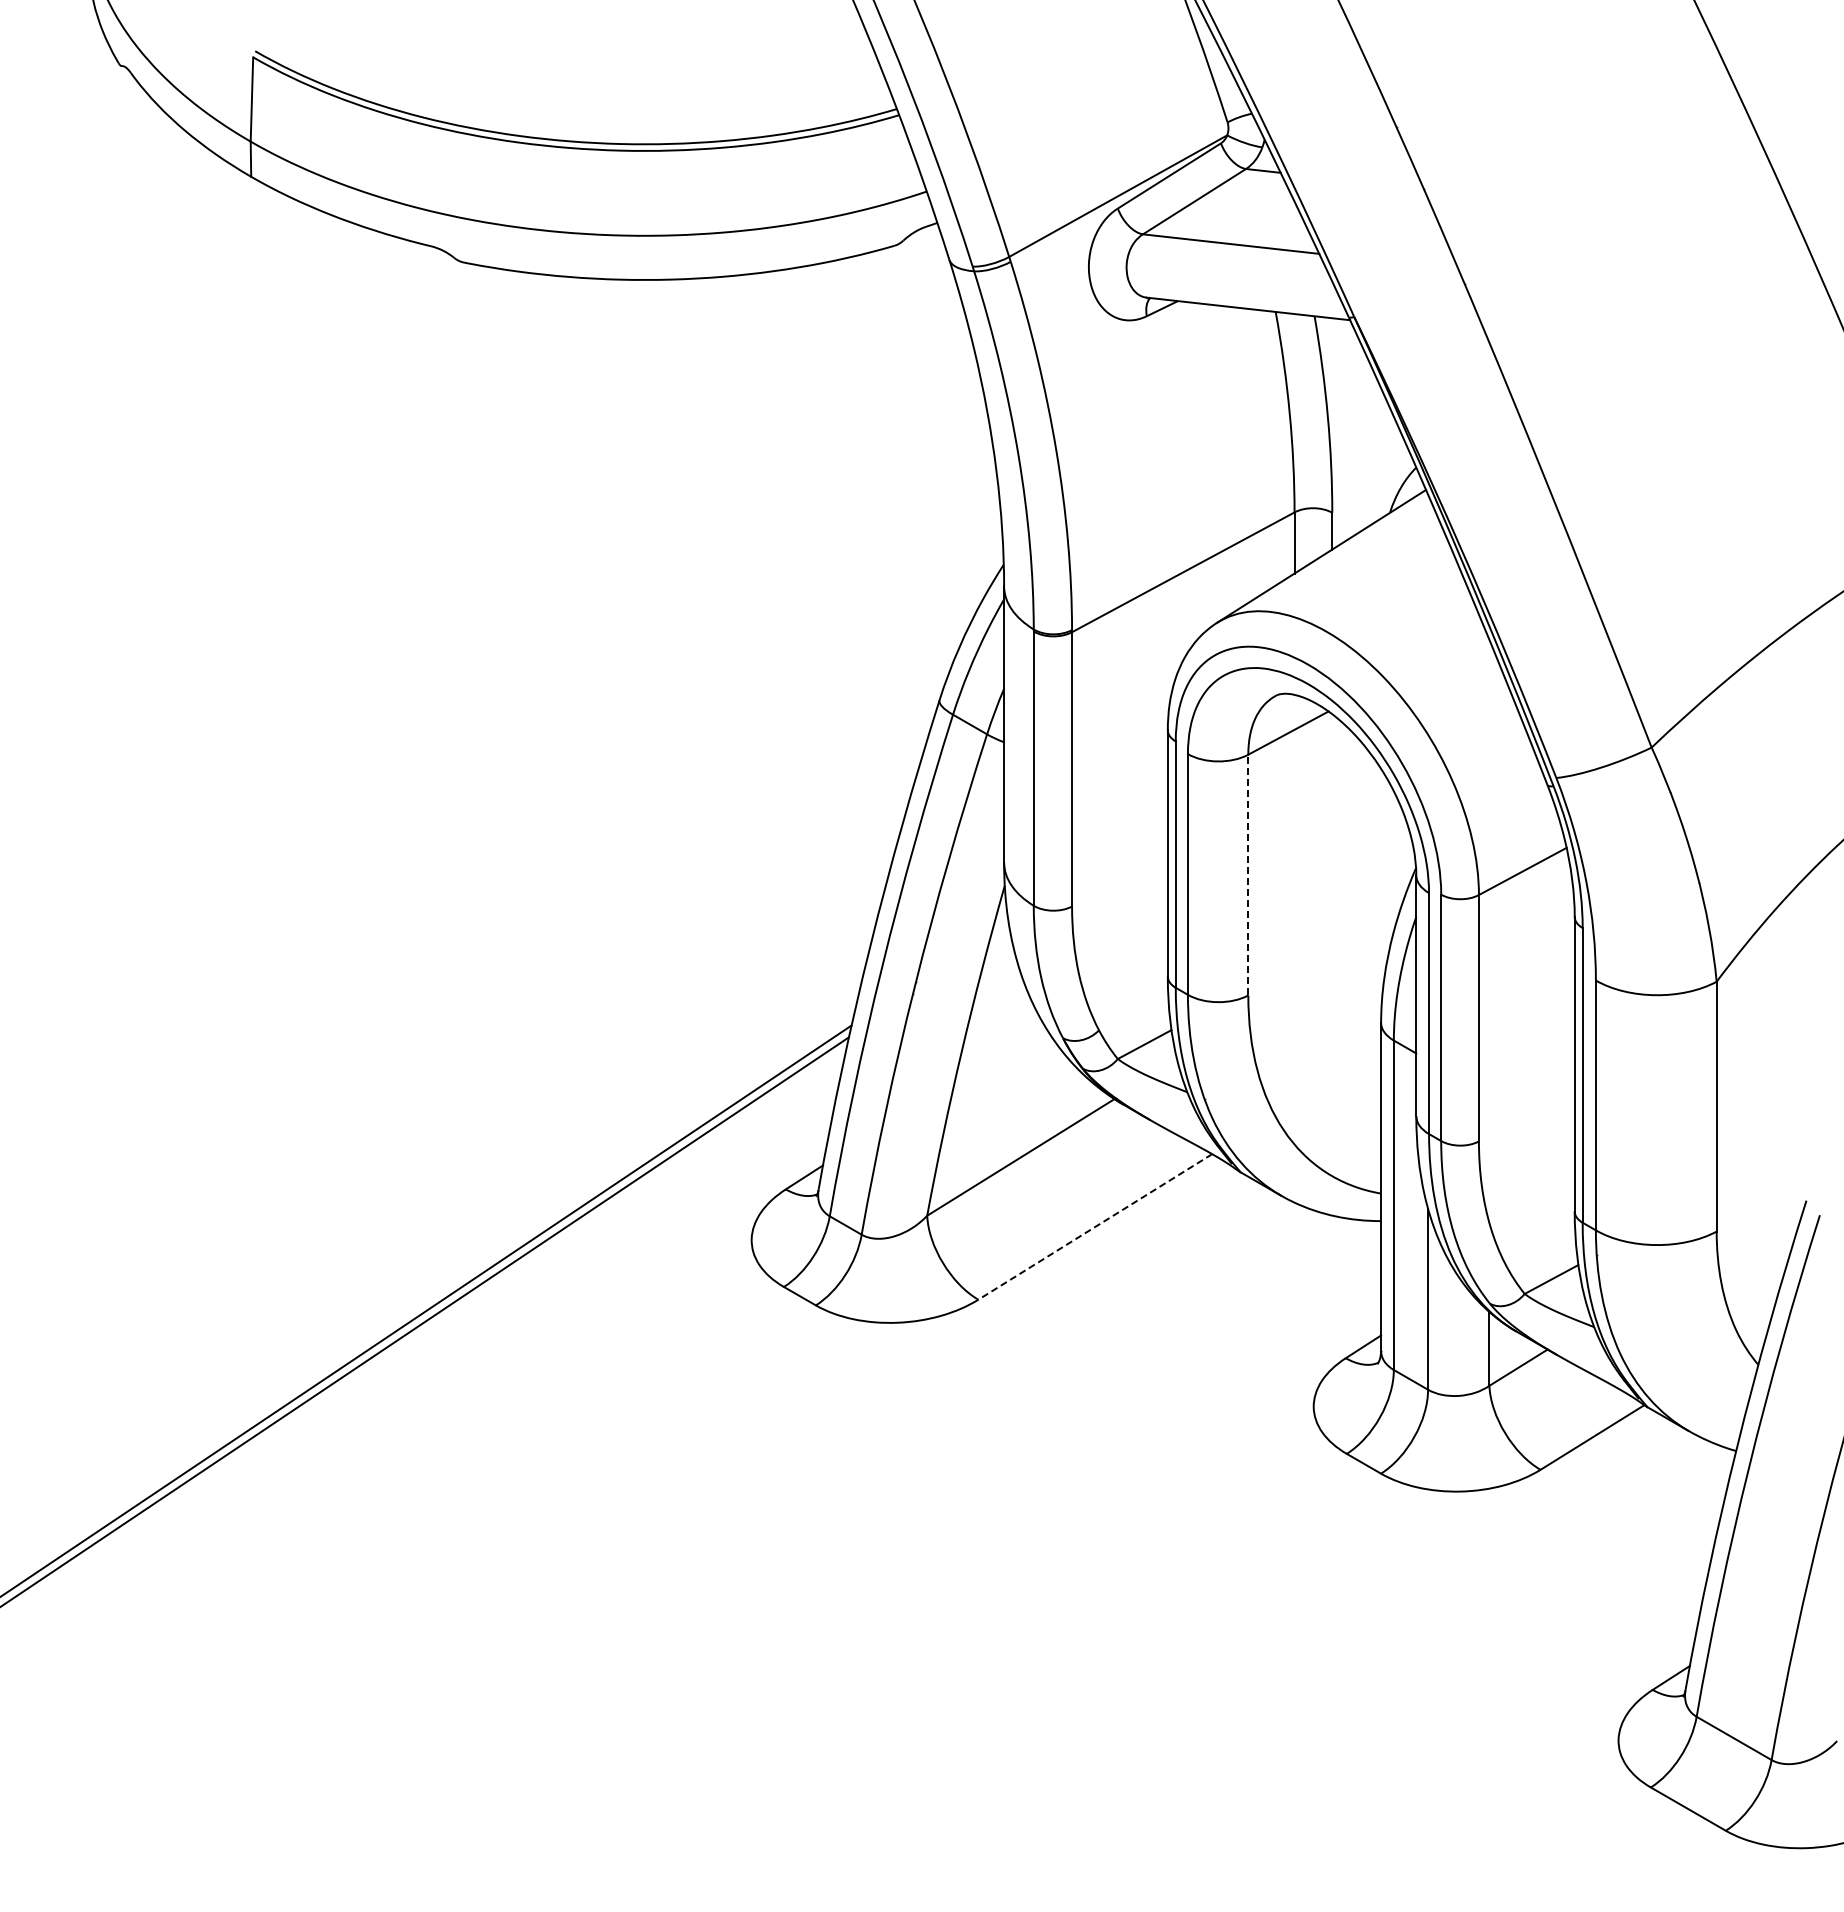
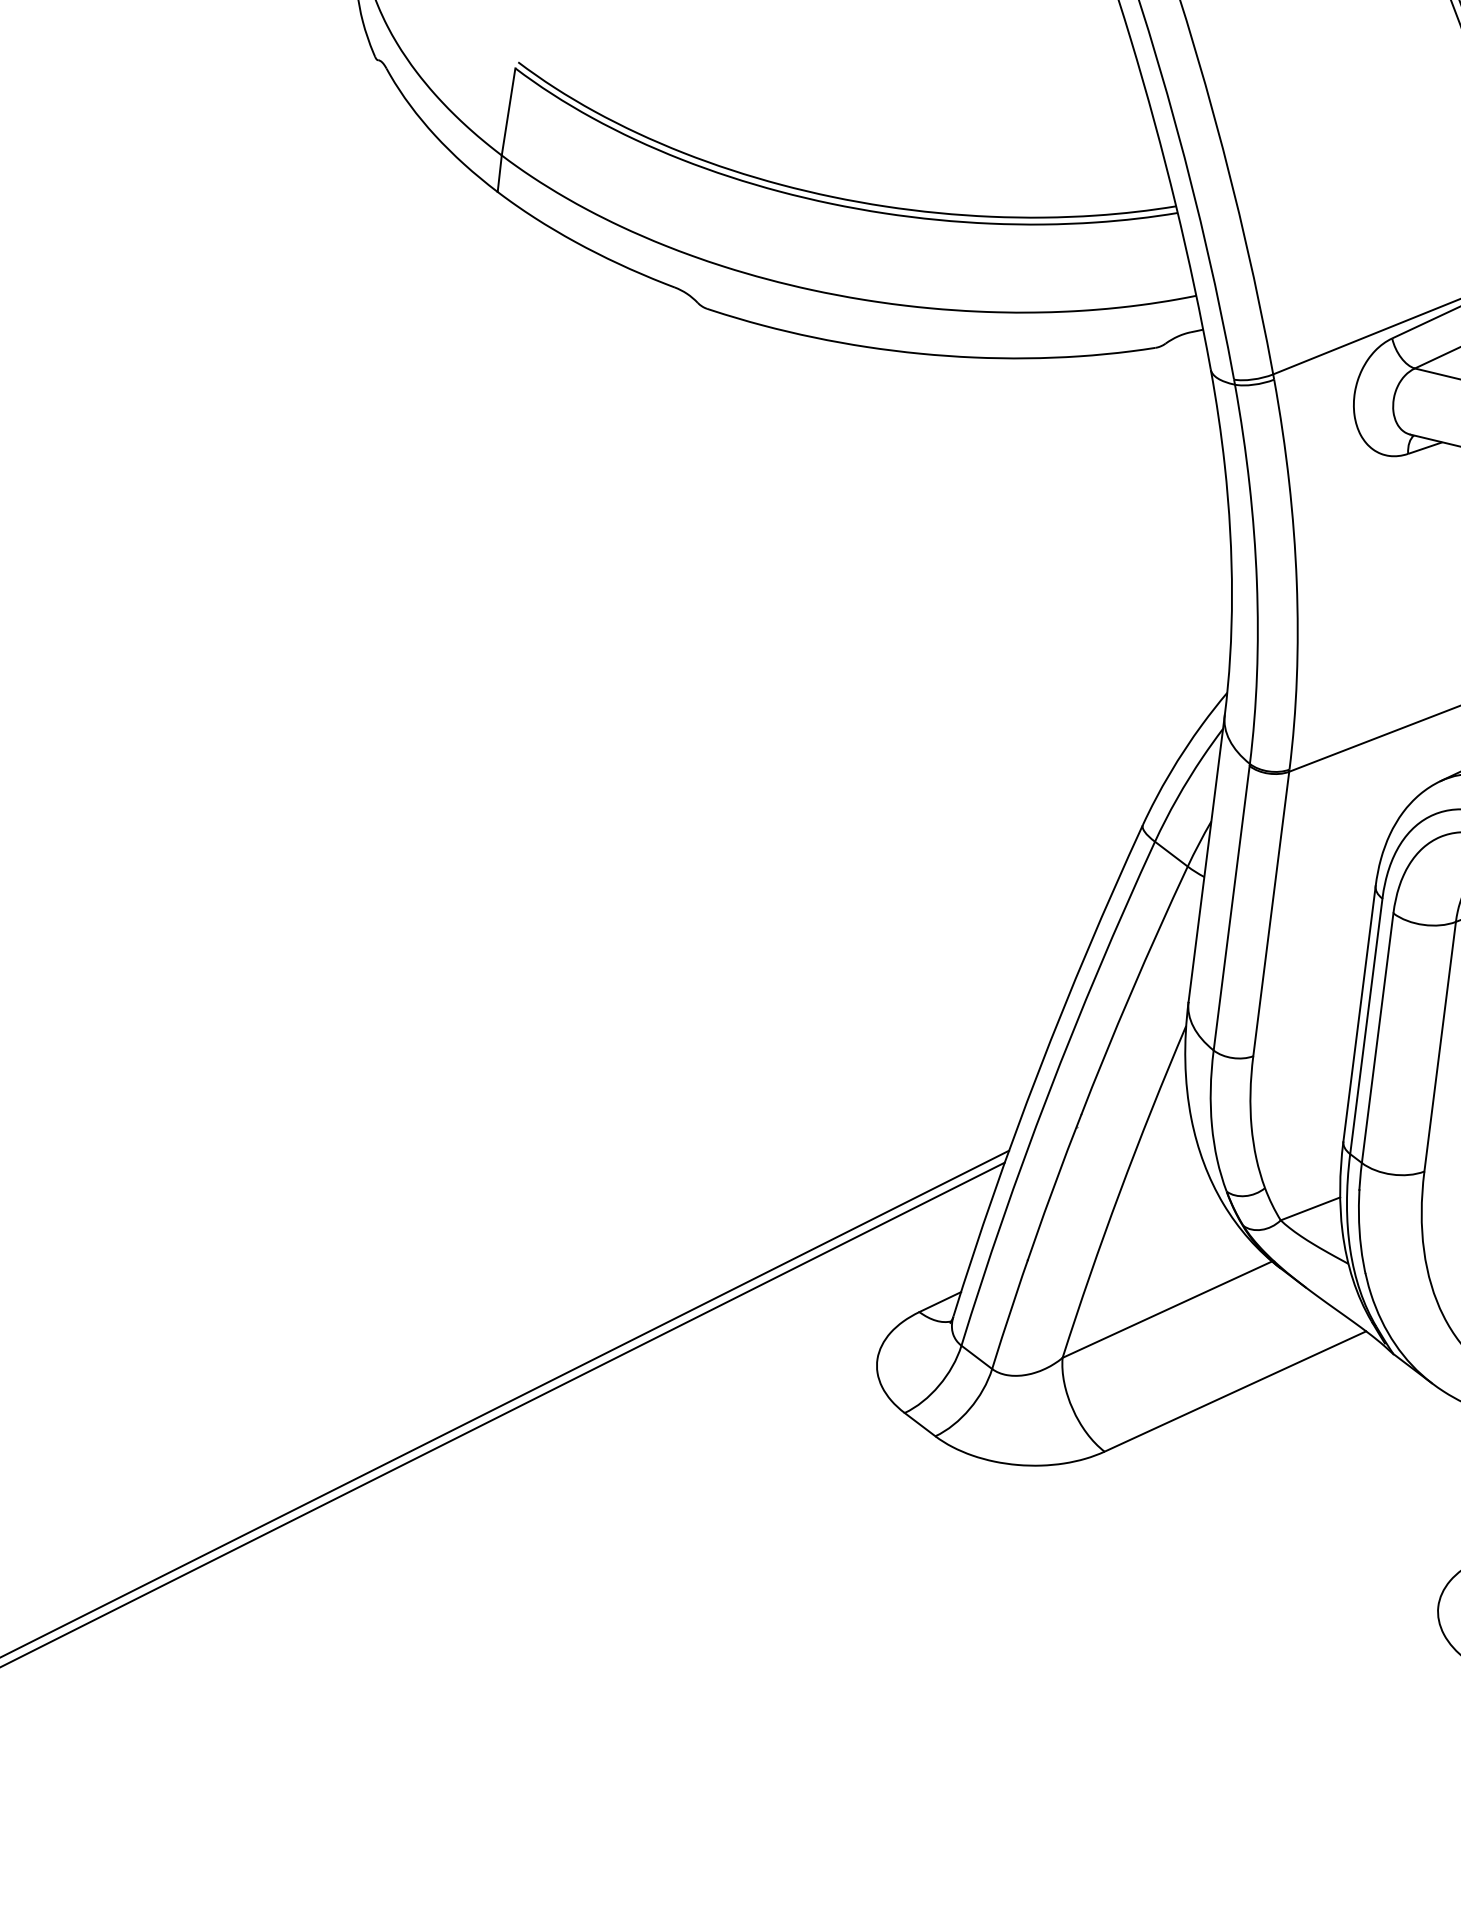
line: (1248, 874) -> (1440, 1046), dashed -> solid
line: (1095, 1226) -> (1235, 1391), dashed -> solid

